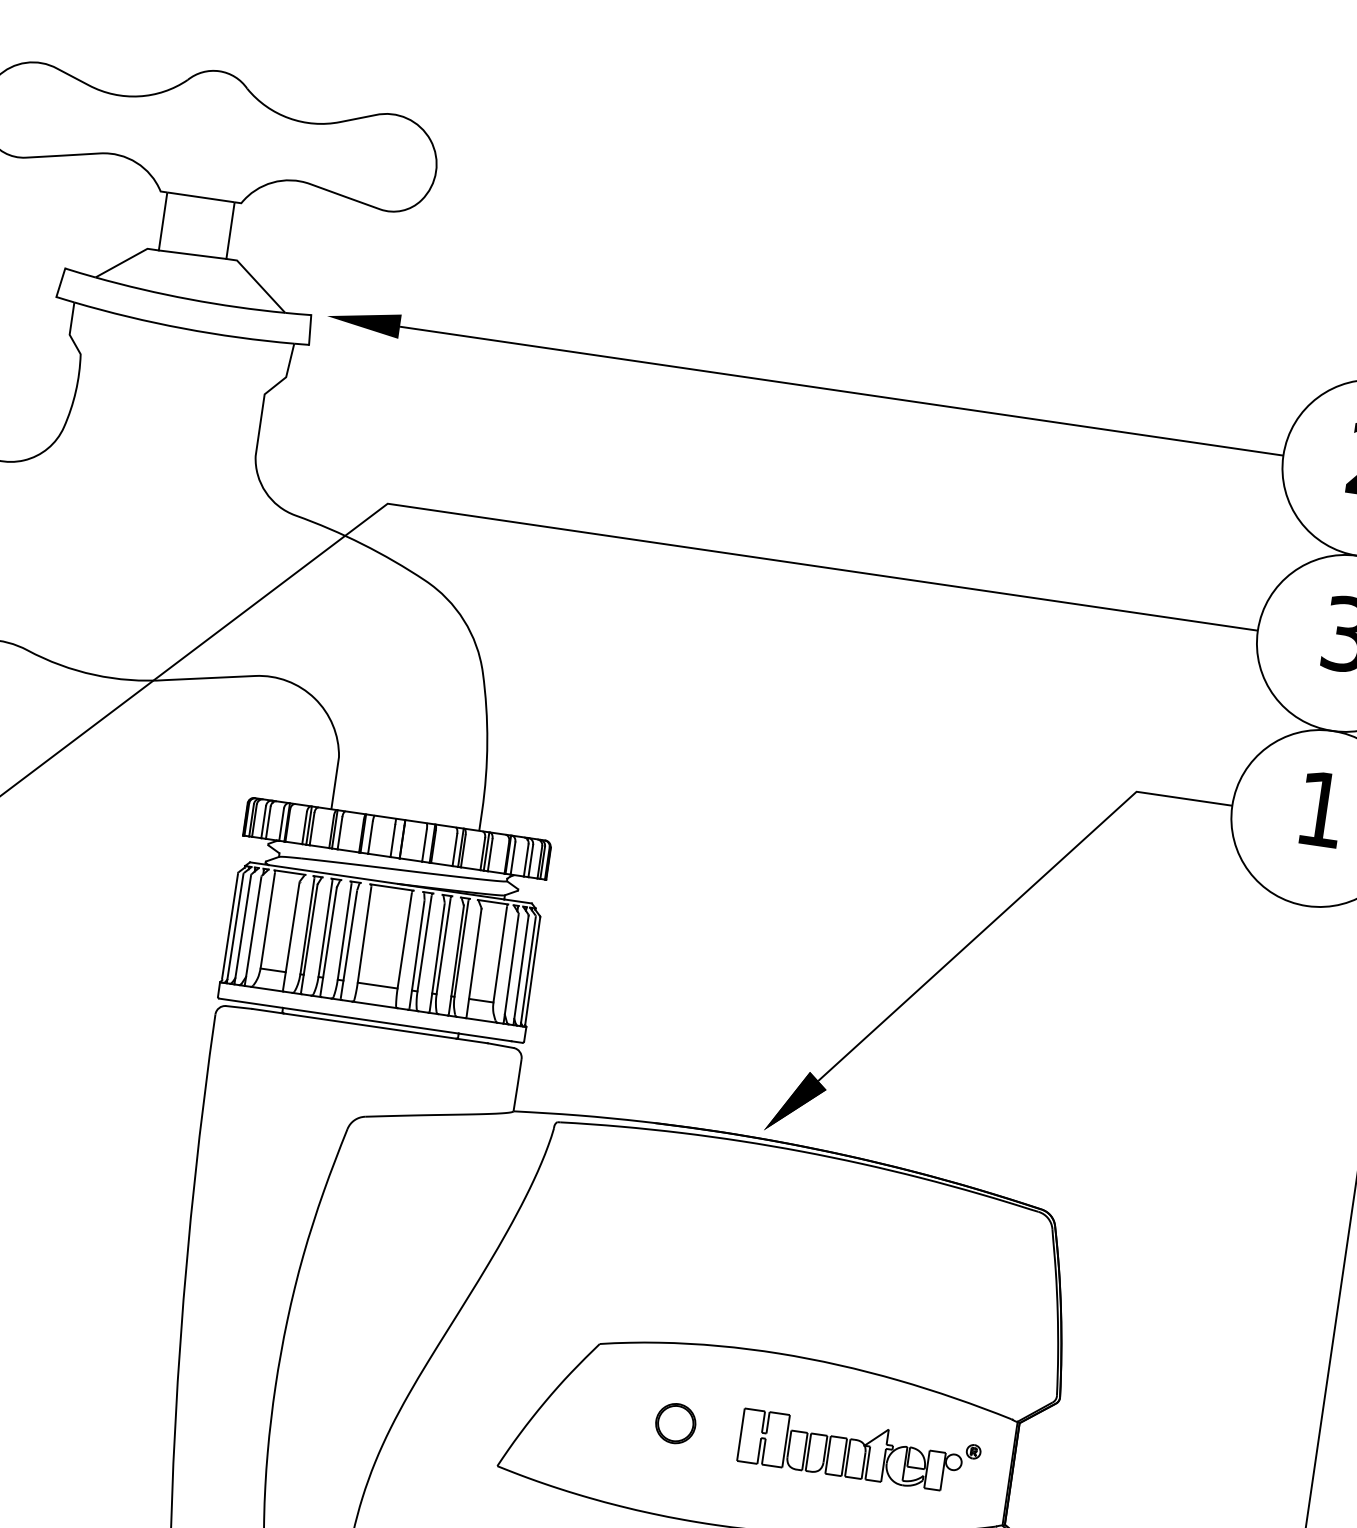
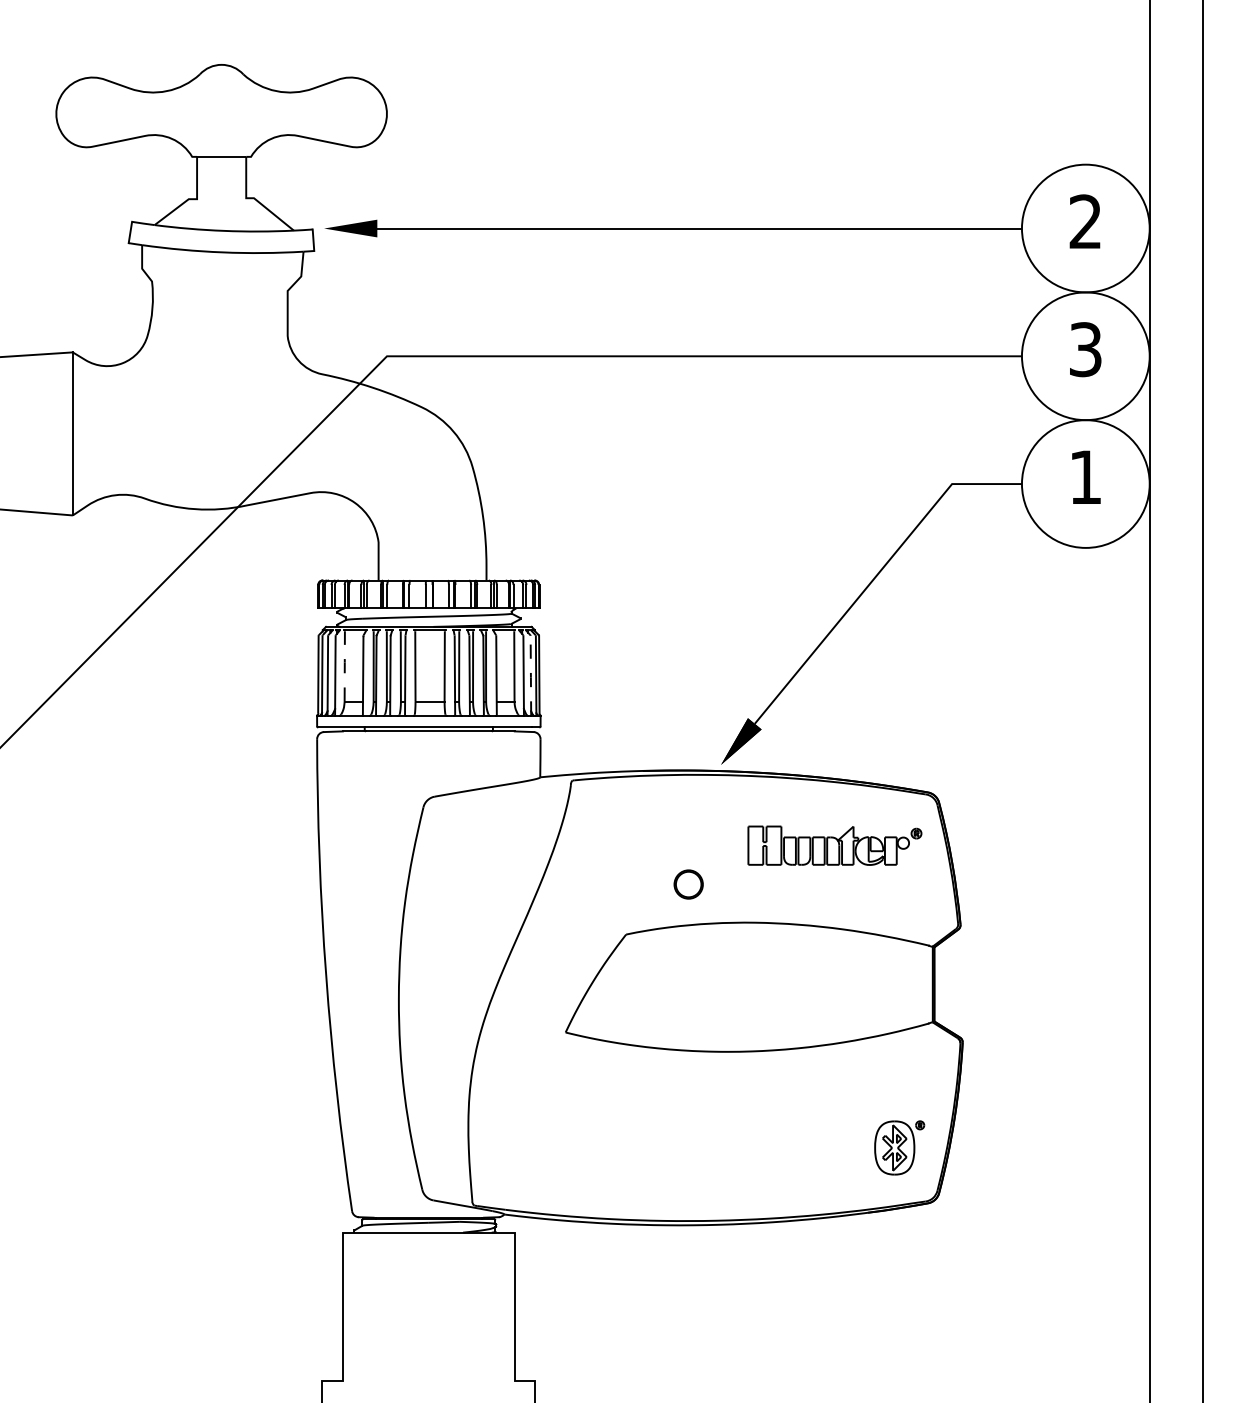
line: (192, 254) -> (221, 198), removed
line: (267, 920) -> (344, 666), solid -> dashed
line: (520, 971) -> (530, 676), solid -> dashed
circle: (675, 1423) -> (688, 884), moved
part: (858, 1451) -> (834, 845), moved

